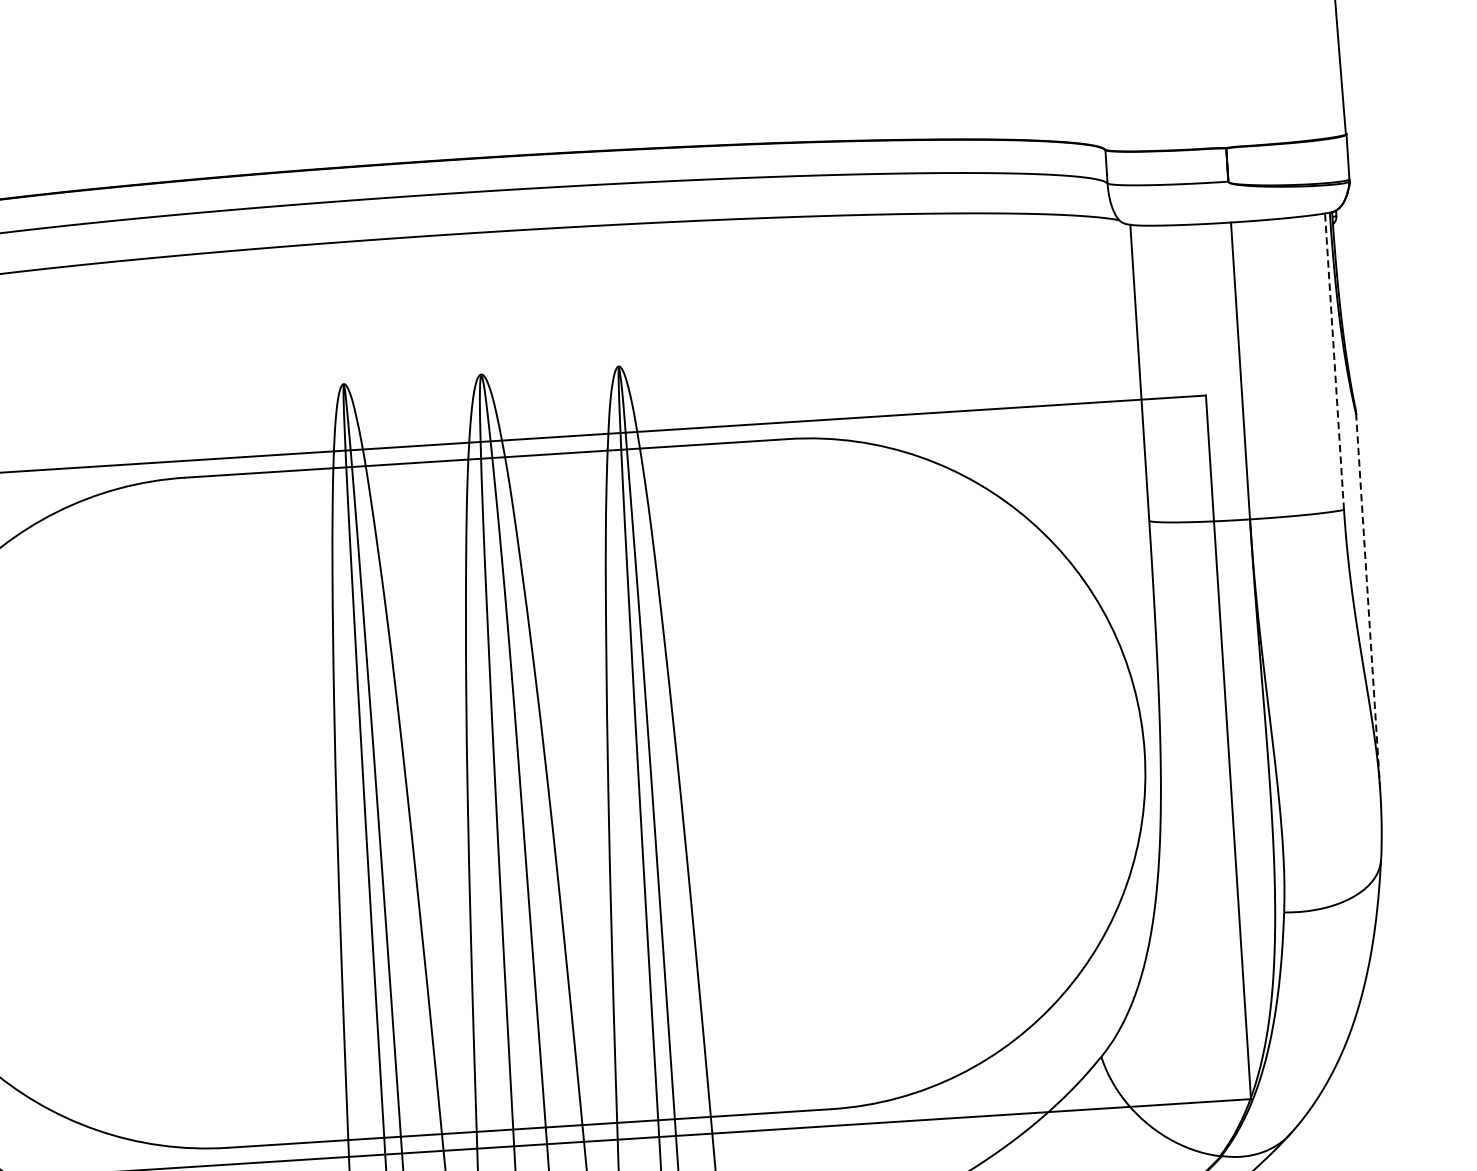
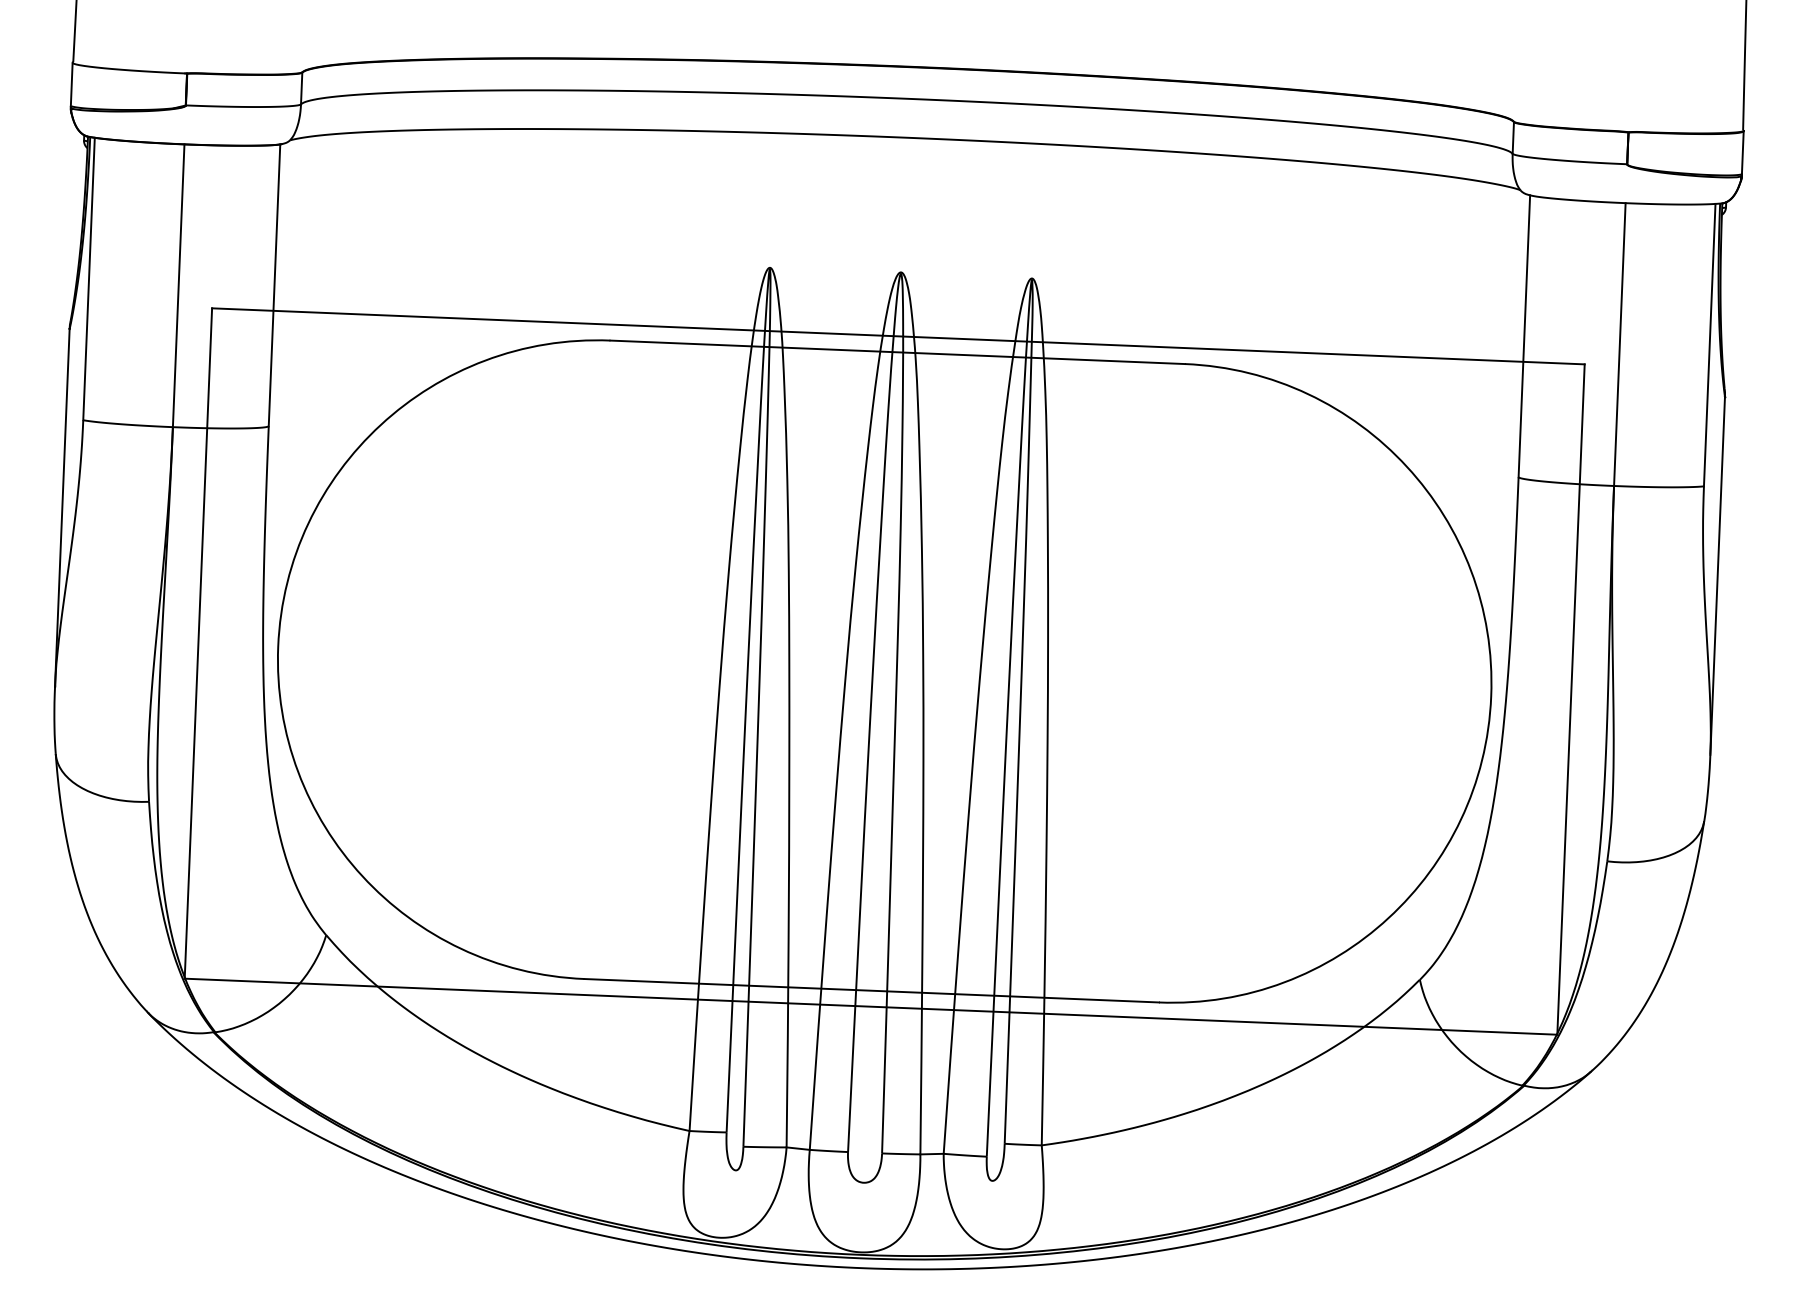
line: (1334, 361) -> (1709, 344), dashed -> solid
line: (1367, 601) -> (1717, 575), dashed -> solid

